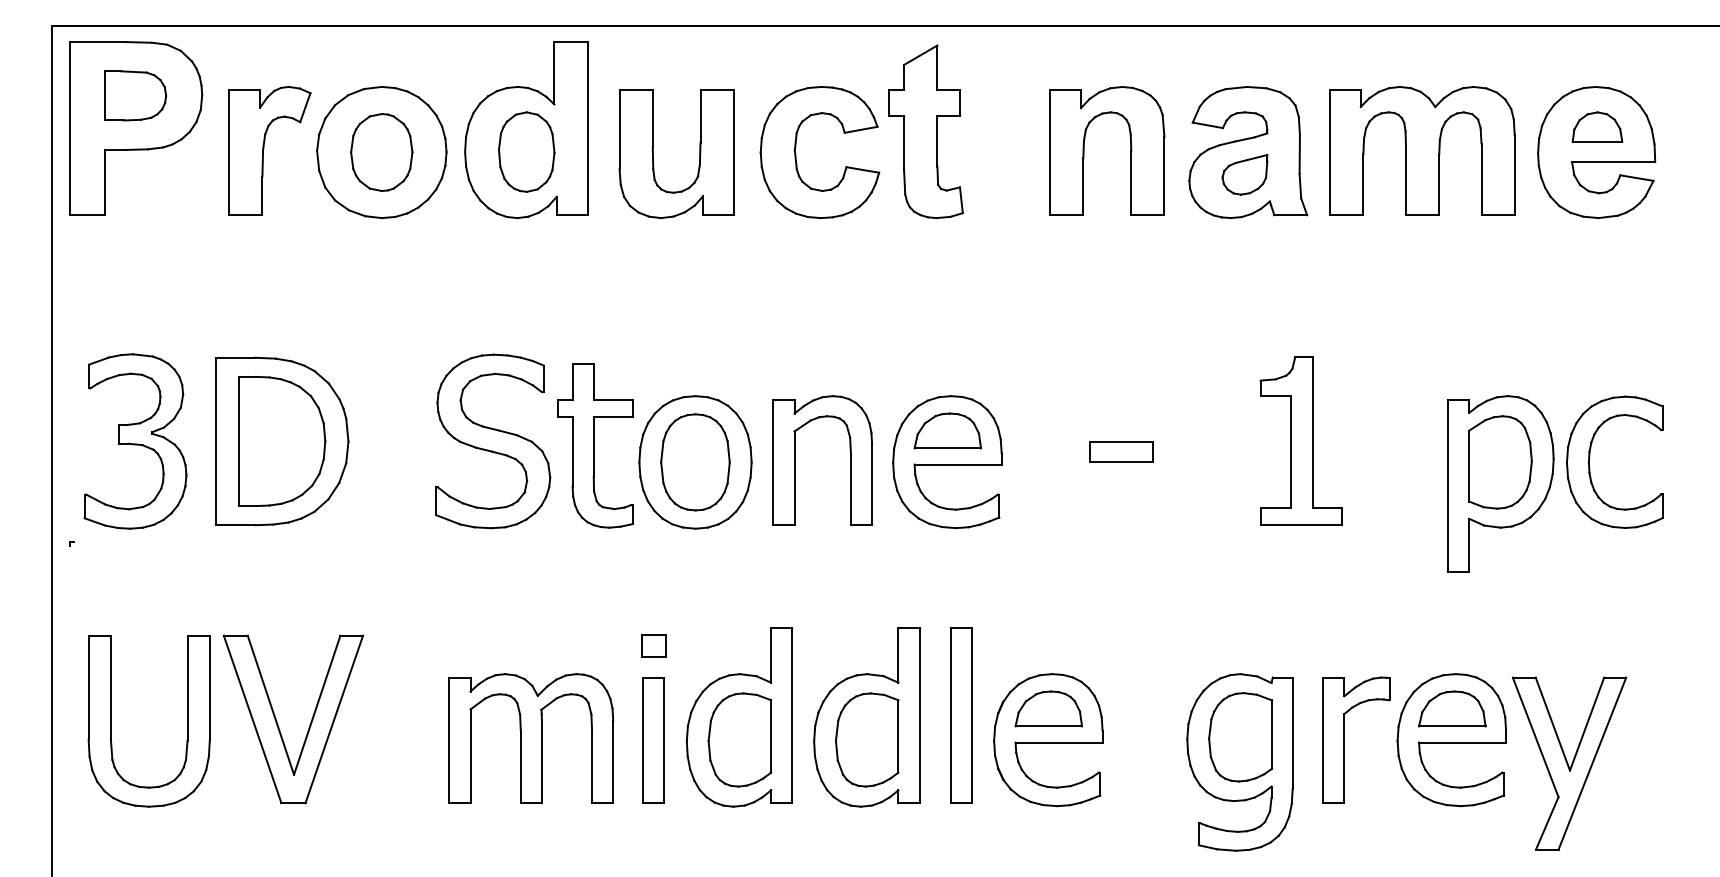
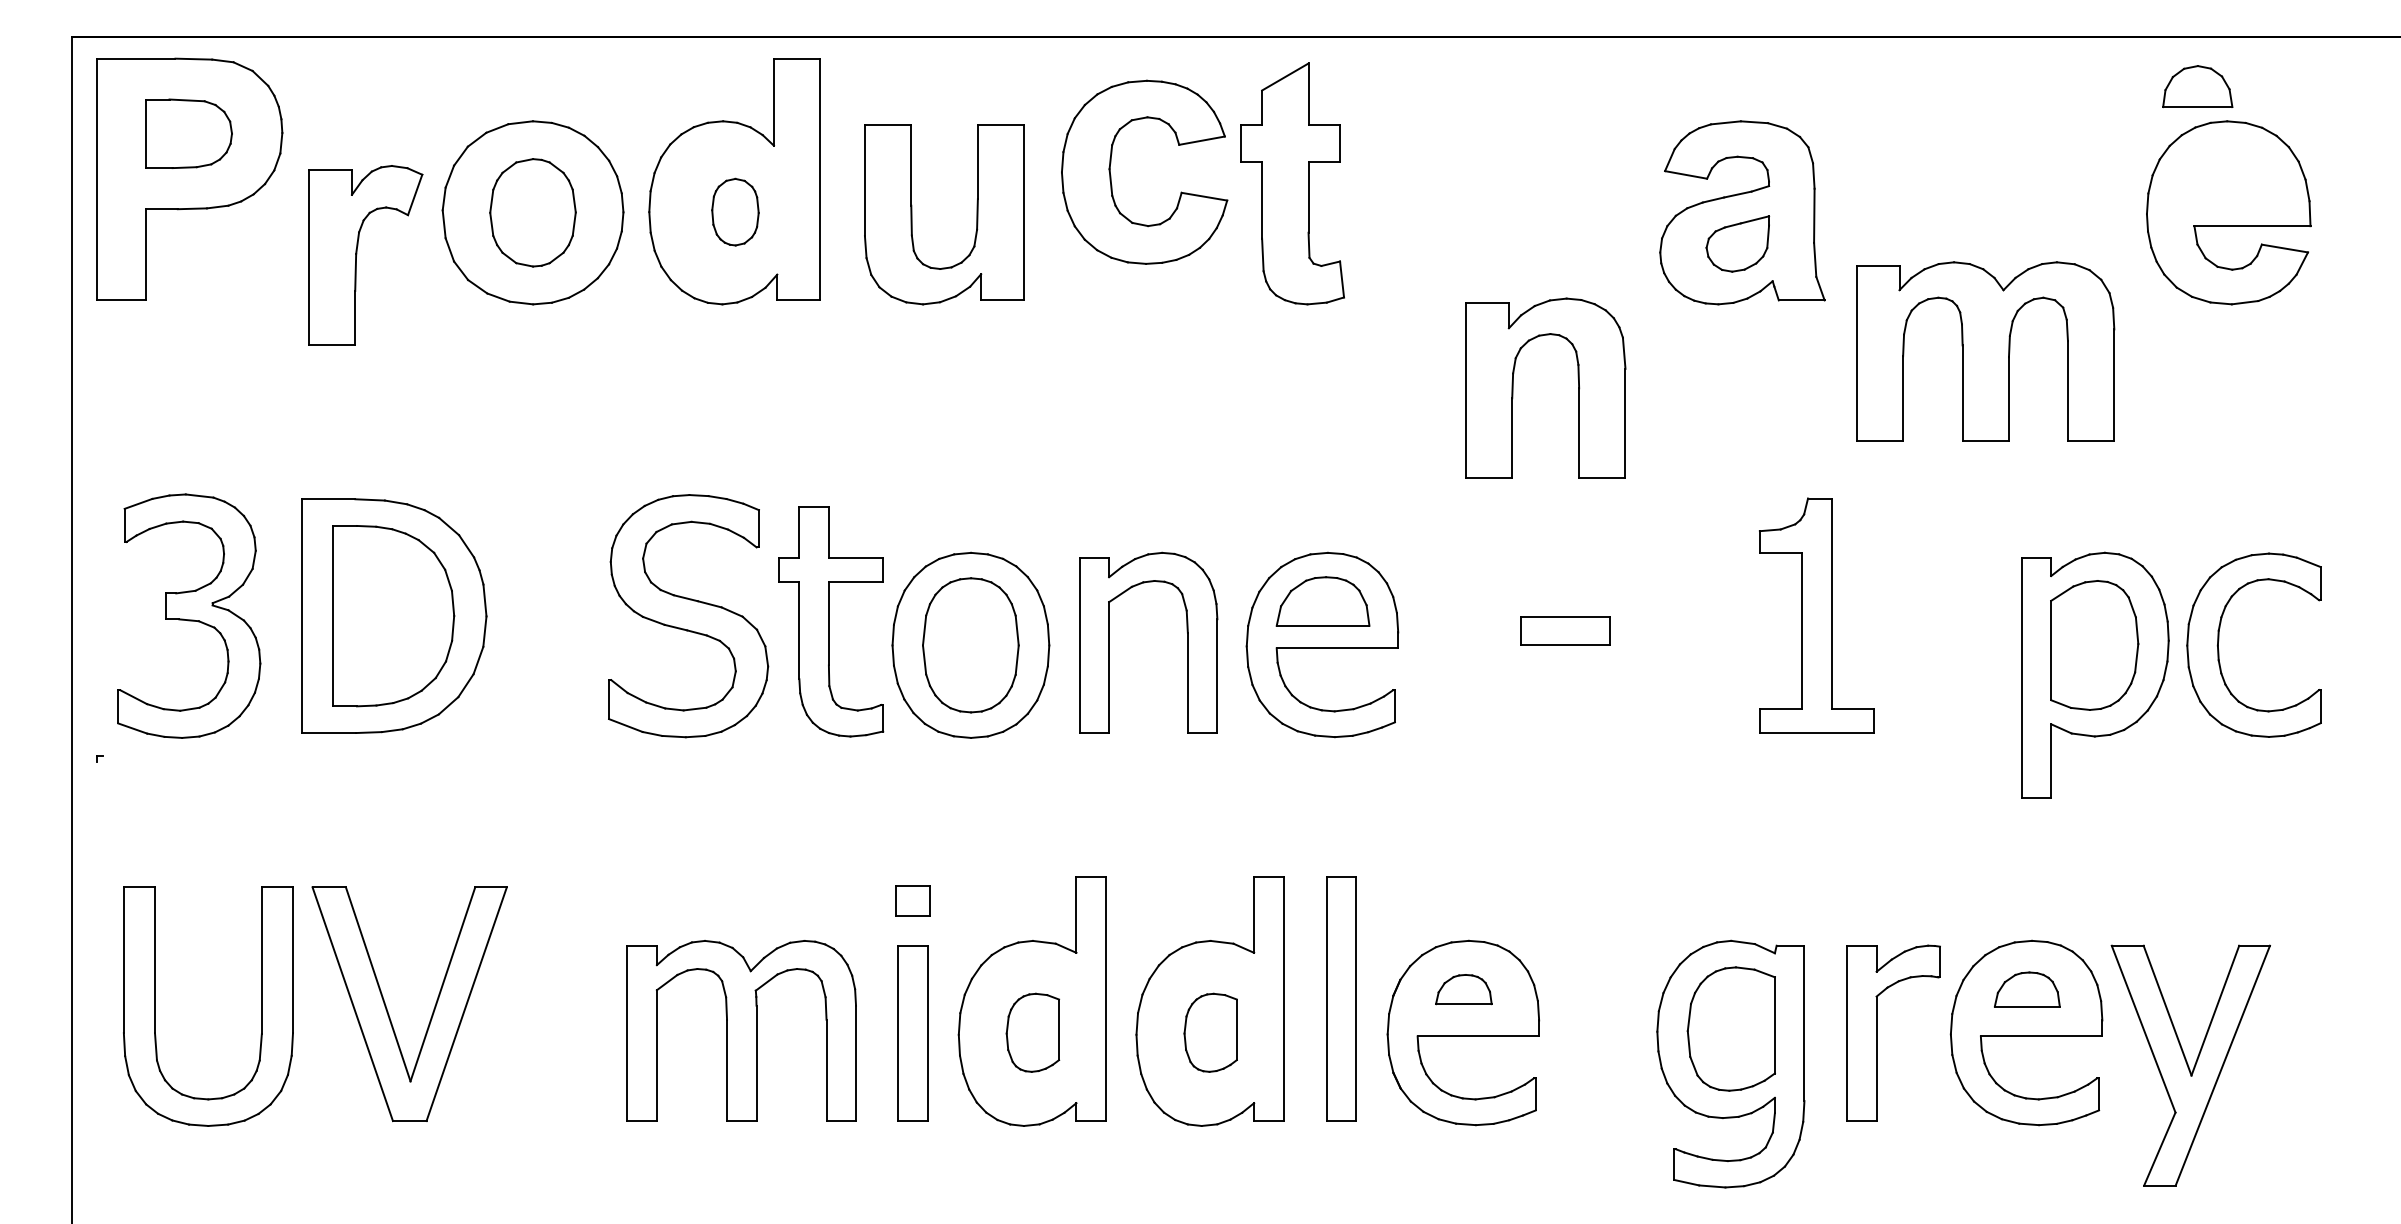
part: (1597, 126) -> (2197, 85), moved
part: (269, 150) -> (365, 254), moved
part: (1084, 150) -> (1513, 387), moved
part: (1422, 150) -> (1985, 350), moved
part: (526, 151) -> (735, 211), size x0.6
part: (796, 153) -> (1111, 173), moved
part: (1048, 708) -> (1463, 988), size x0.6
part: (1452, 708) -> (2027, 988), size x0.7
part: (739, 739) -> (1032, 1032), size x0.6
part: (867, 739) -> (1210, 1032), size x0.6

